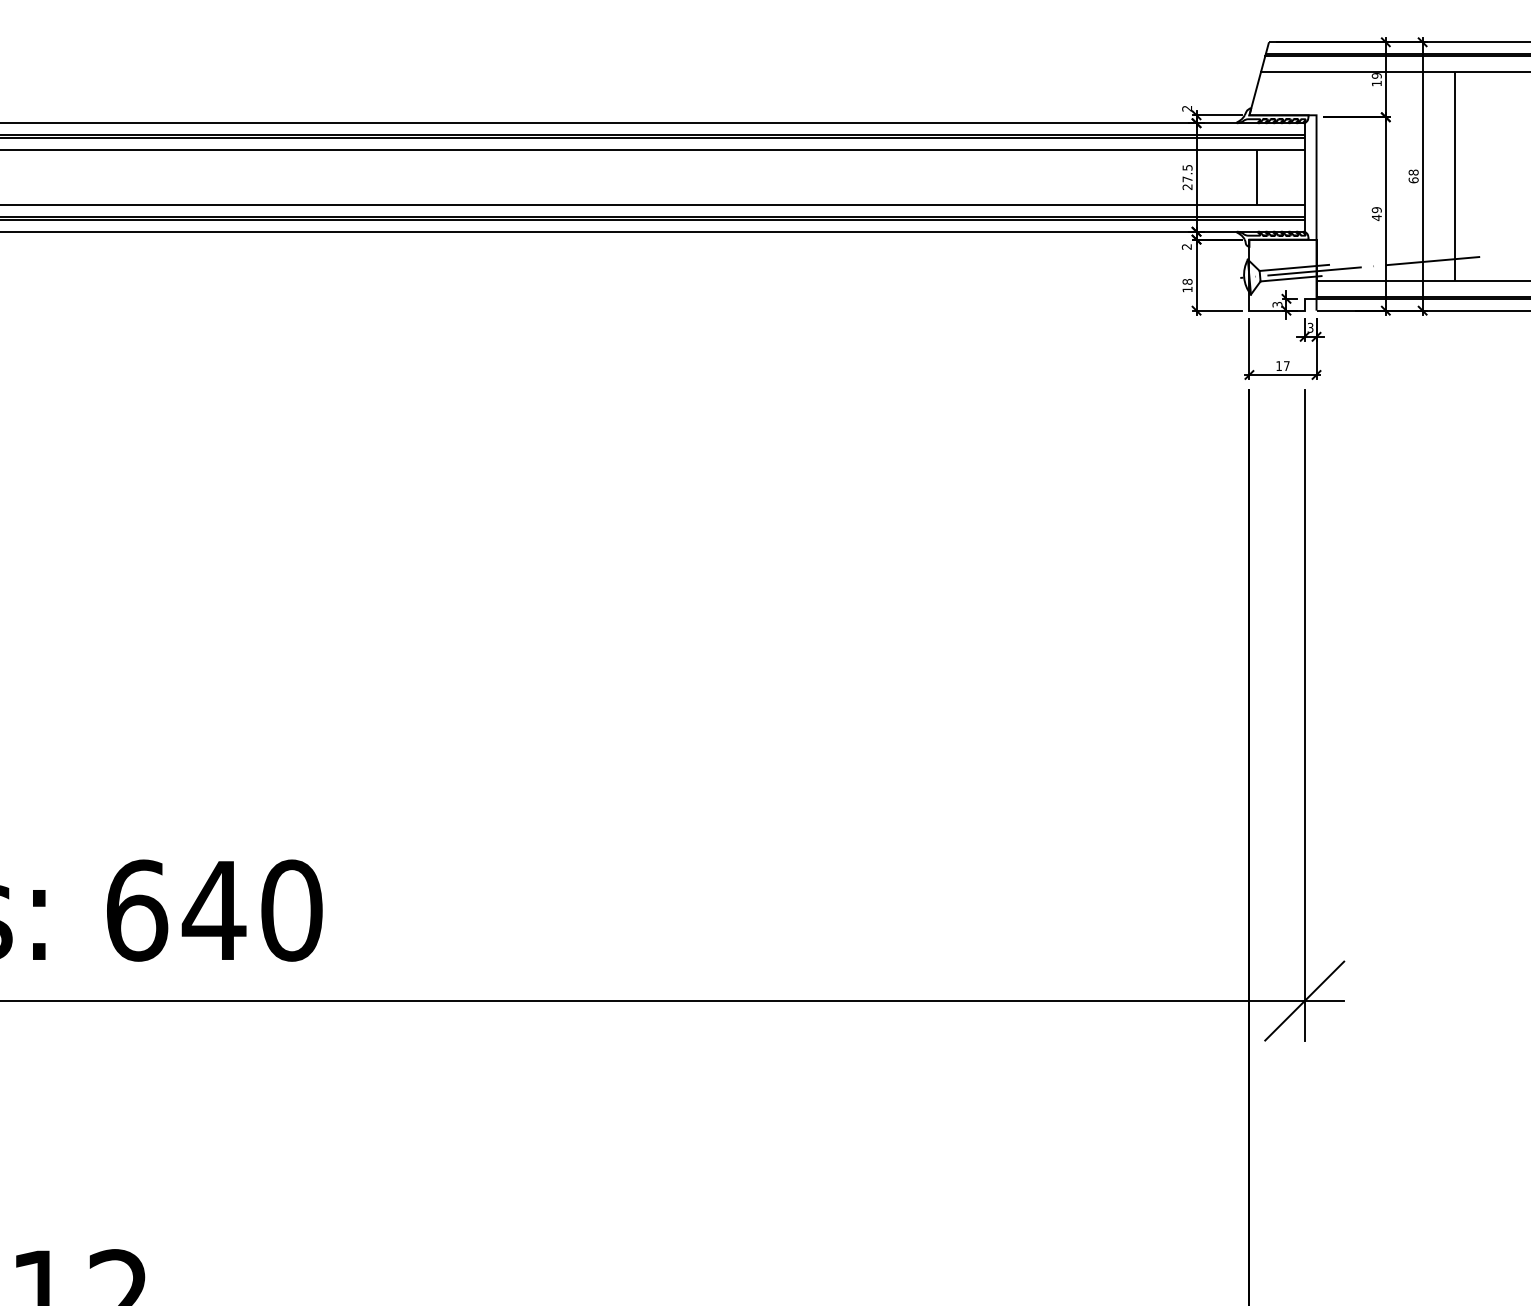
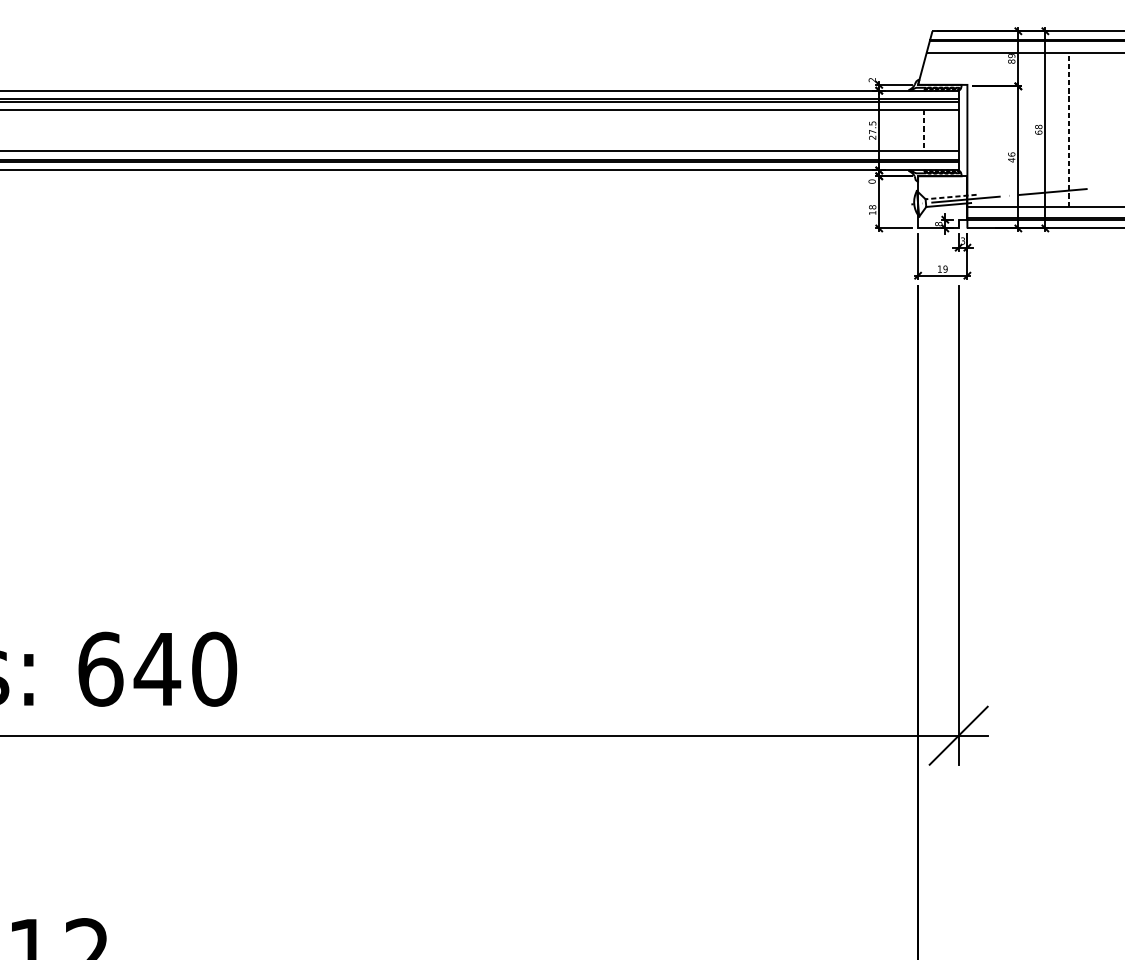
text: (1376, 83) -> (1011, 61), 19 -> 89
line: (1454, 176) -> (1068, 129), solid -> dashed
line: (1257, 177) -> (924, 130), solid -> dashed
text: (1376, 210) -> (1011, 154), 49 -> 46
text: (1186, 246) -> (871, 181), 2 -> 0
line: (1294, 267) -> (951, 196), solid -> dashed
text: (1277, 304) -> (938, 223), 3 -> 8
text: (1286, 366) -> (945, 269), 17 -> 19

